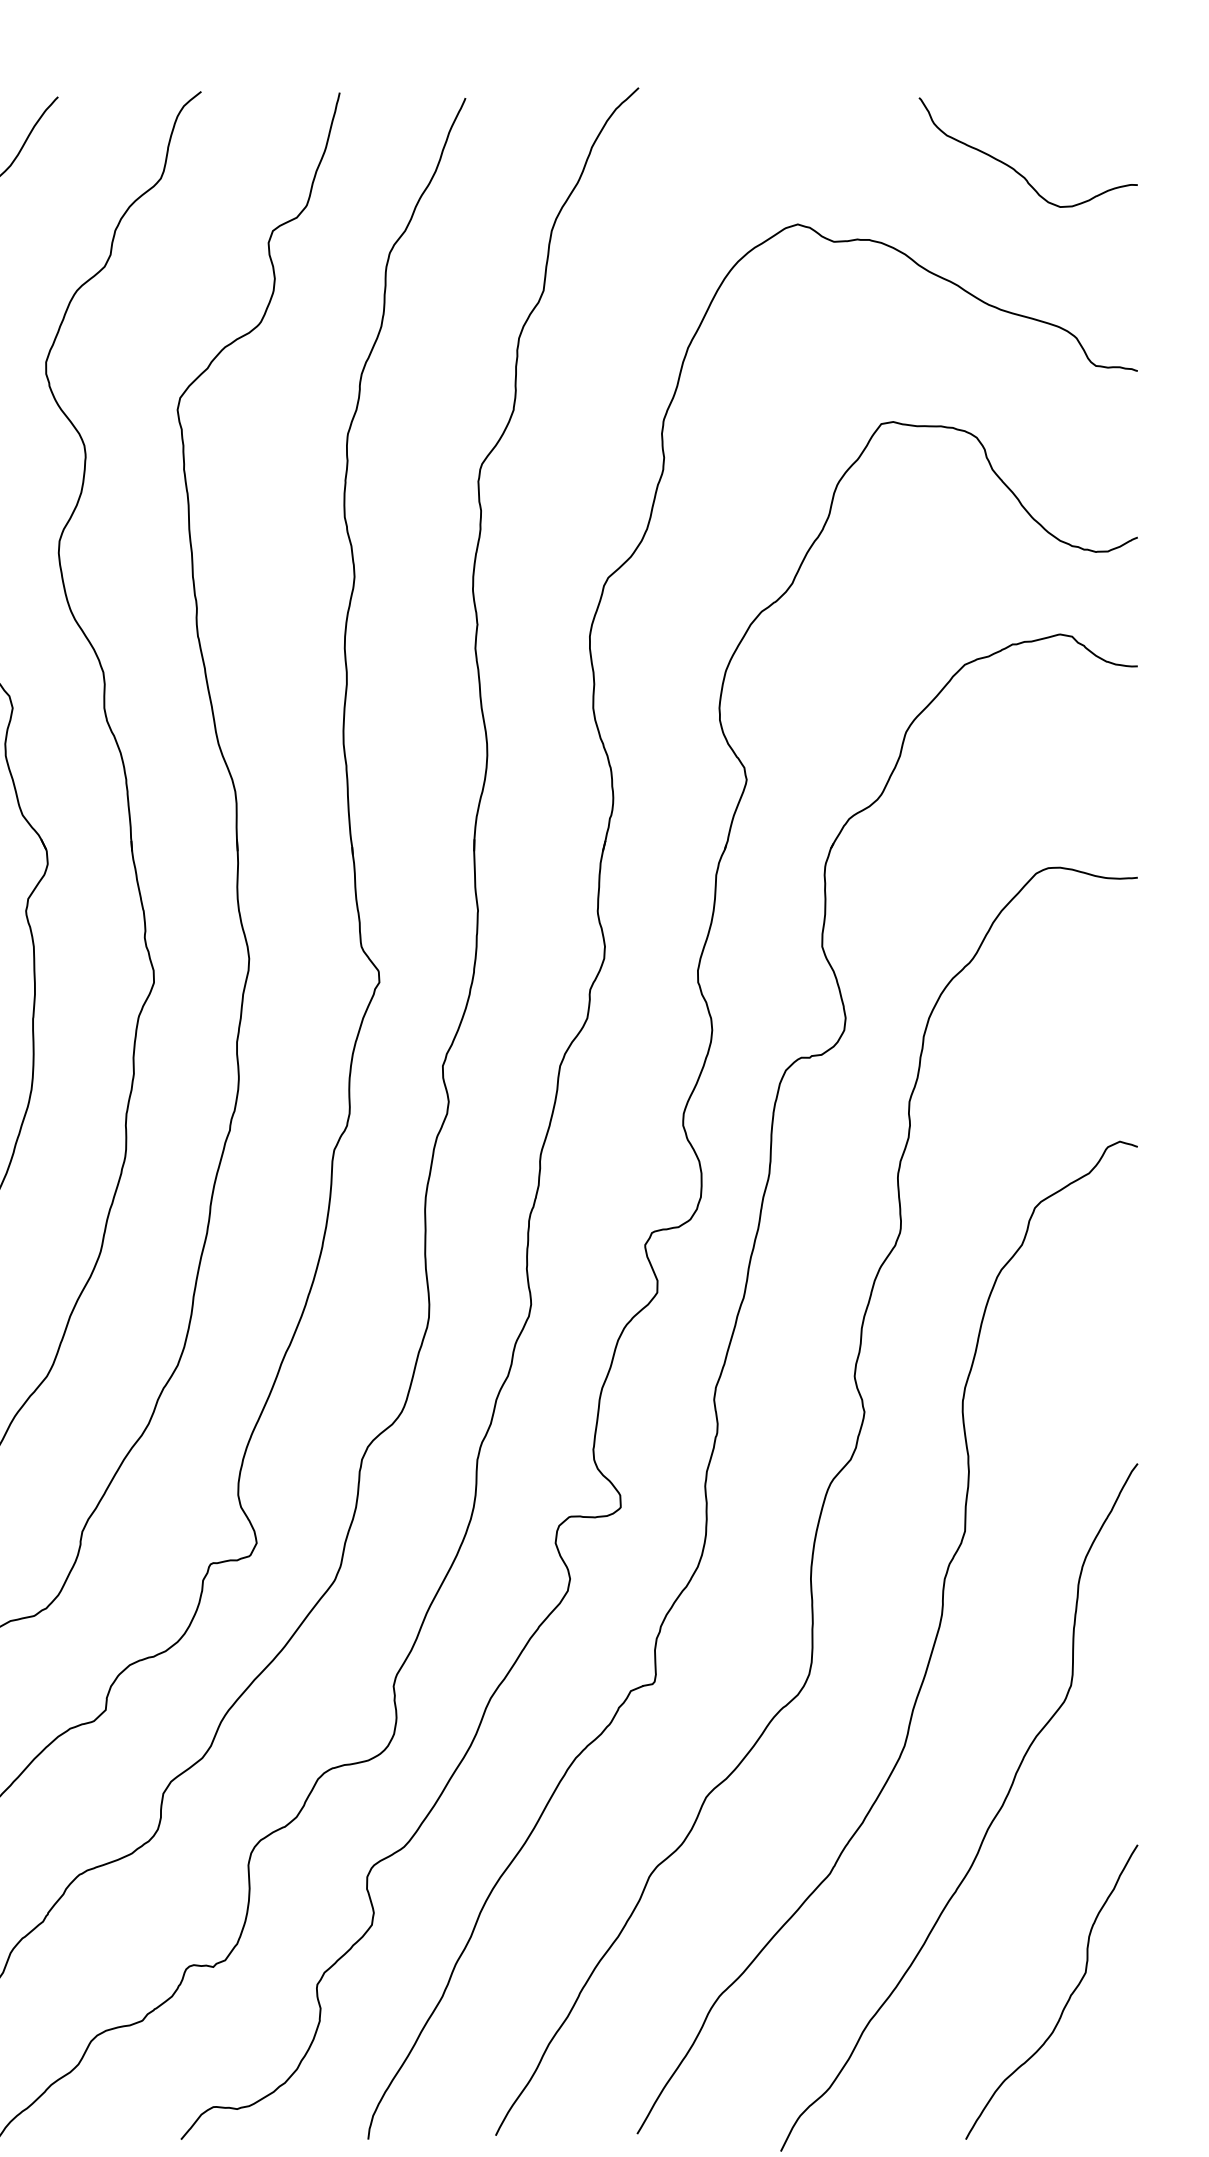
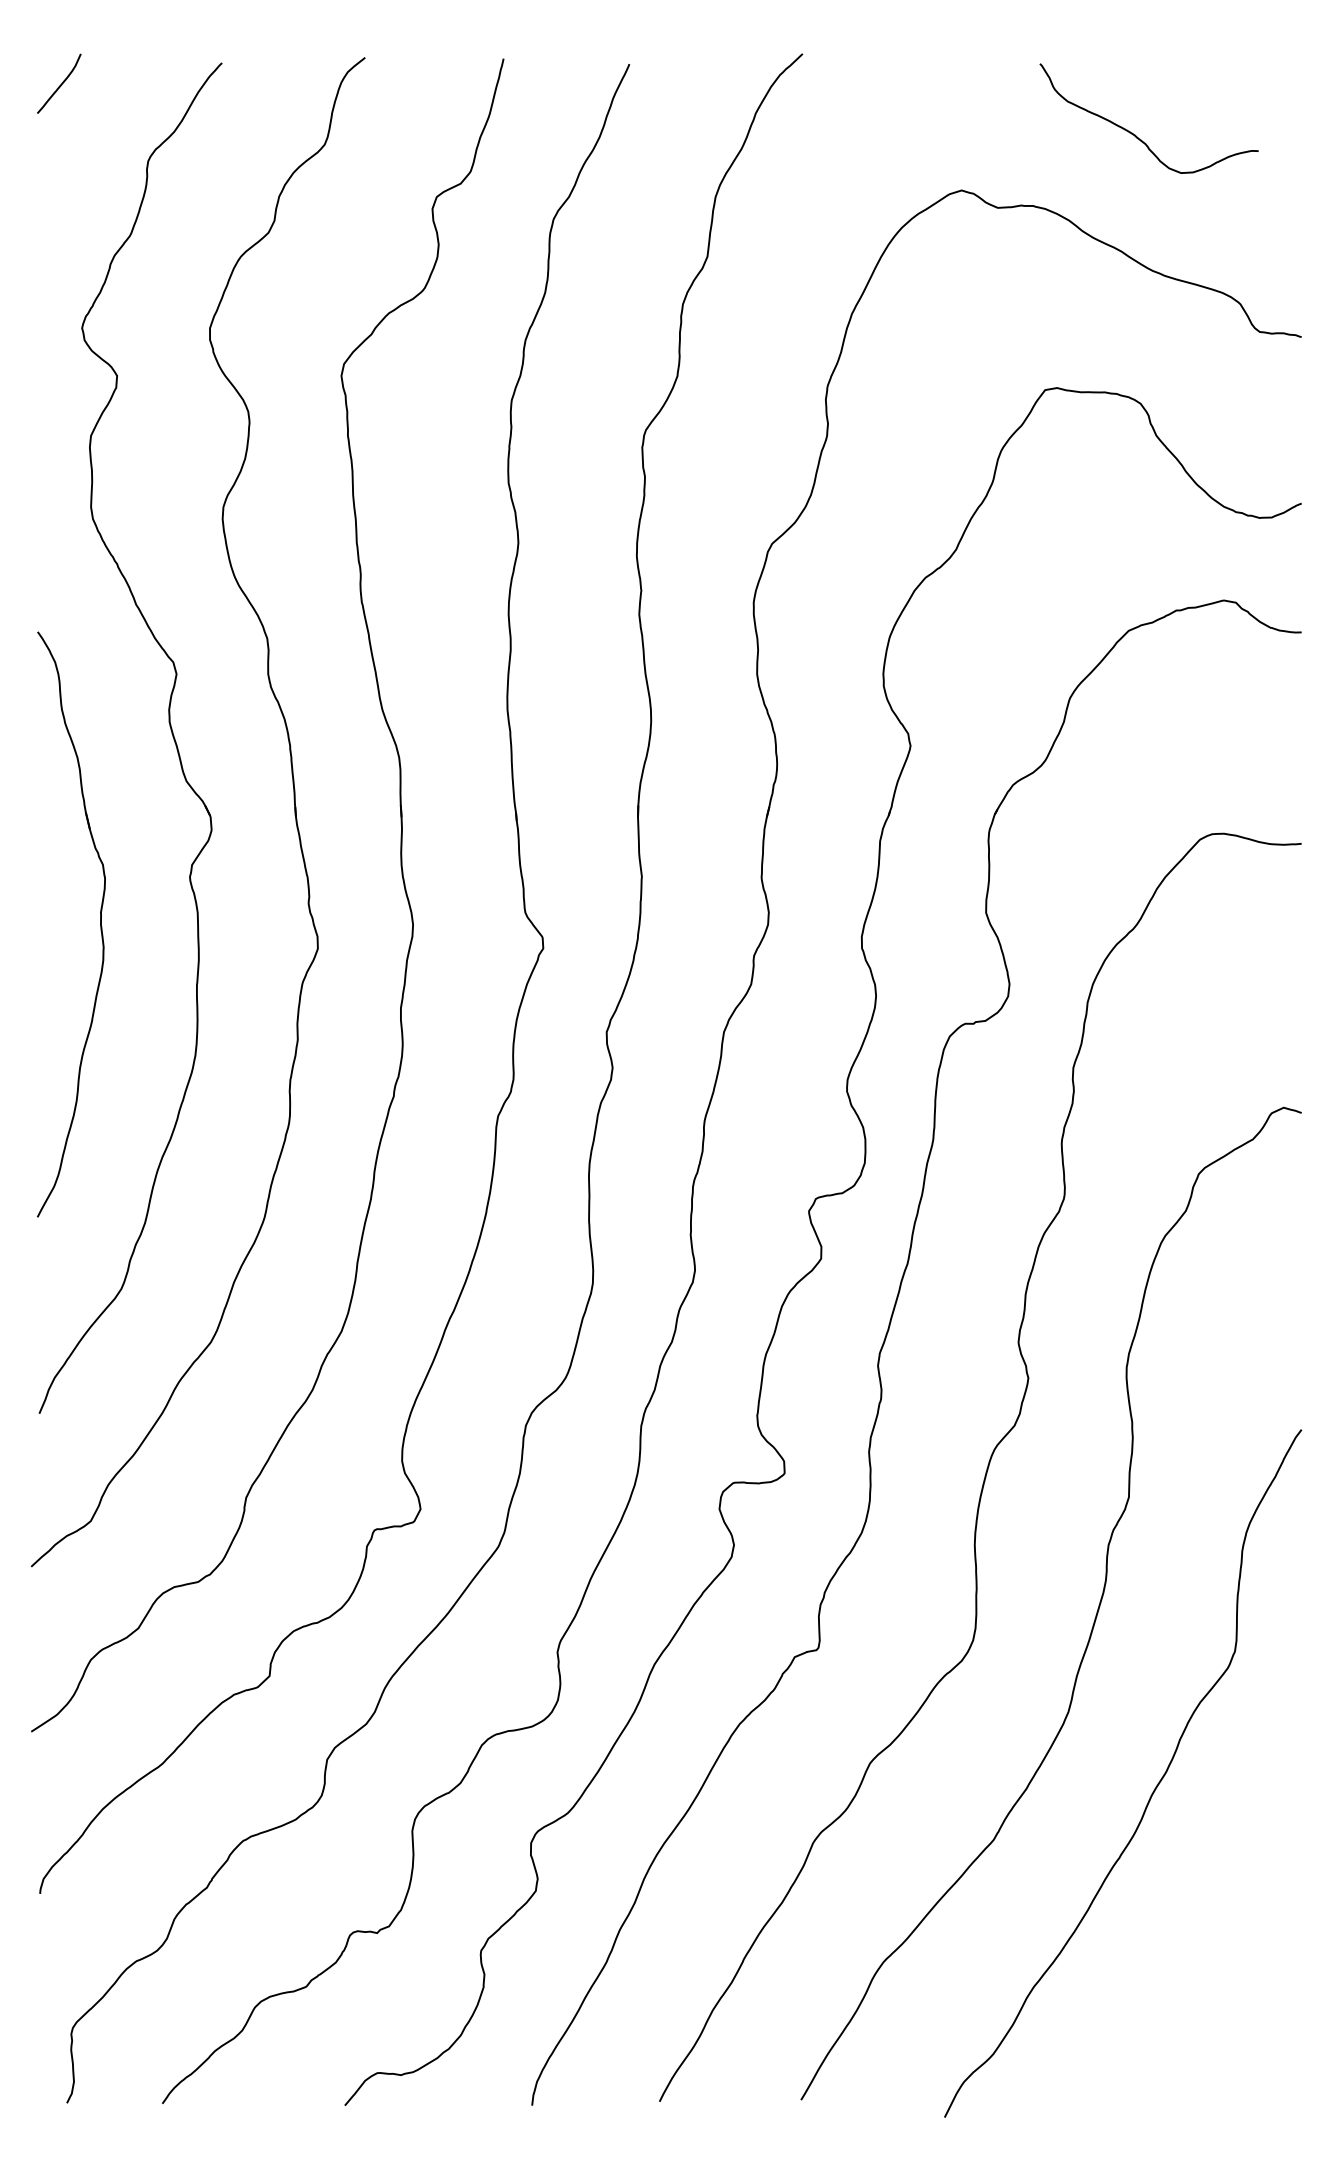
curve: (1014, 168) -> (1135, 134), moved
curve: (1066, 2001) -> (1230, 1967), removed

